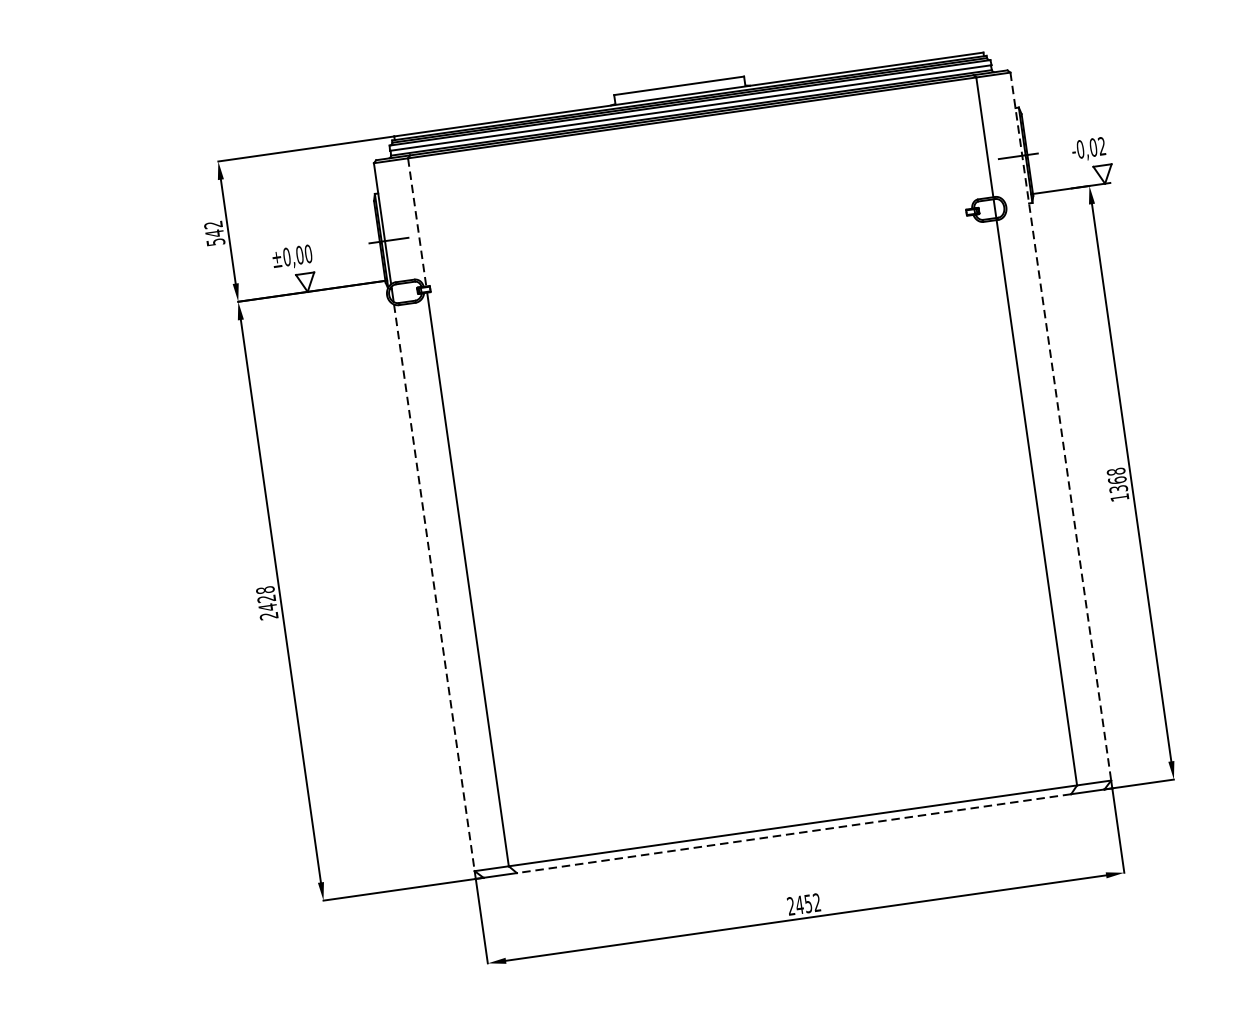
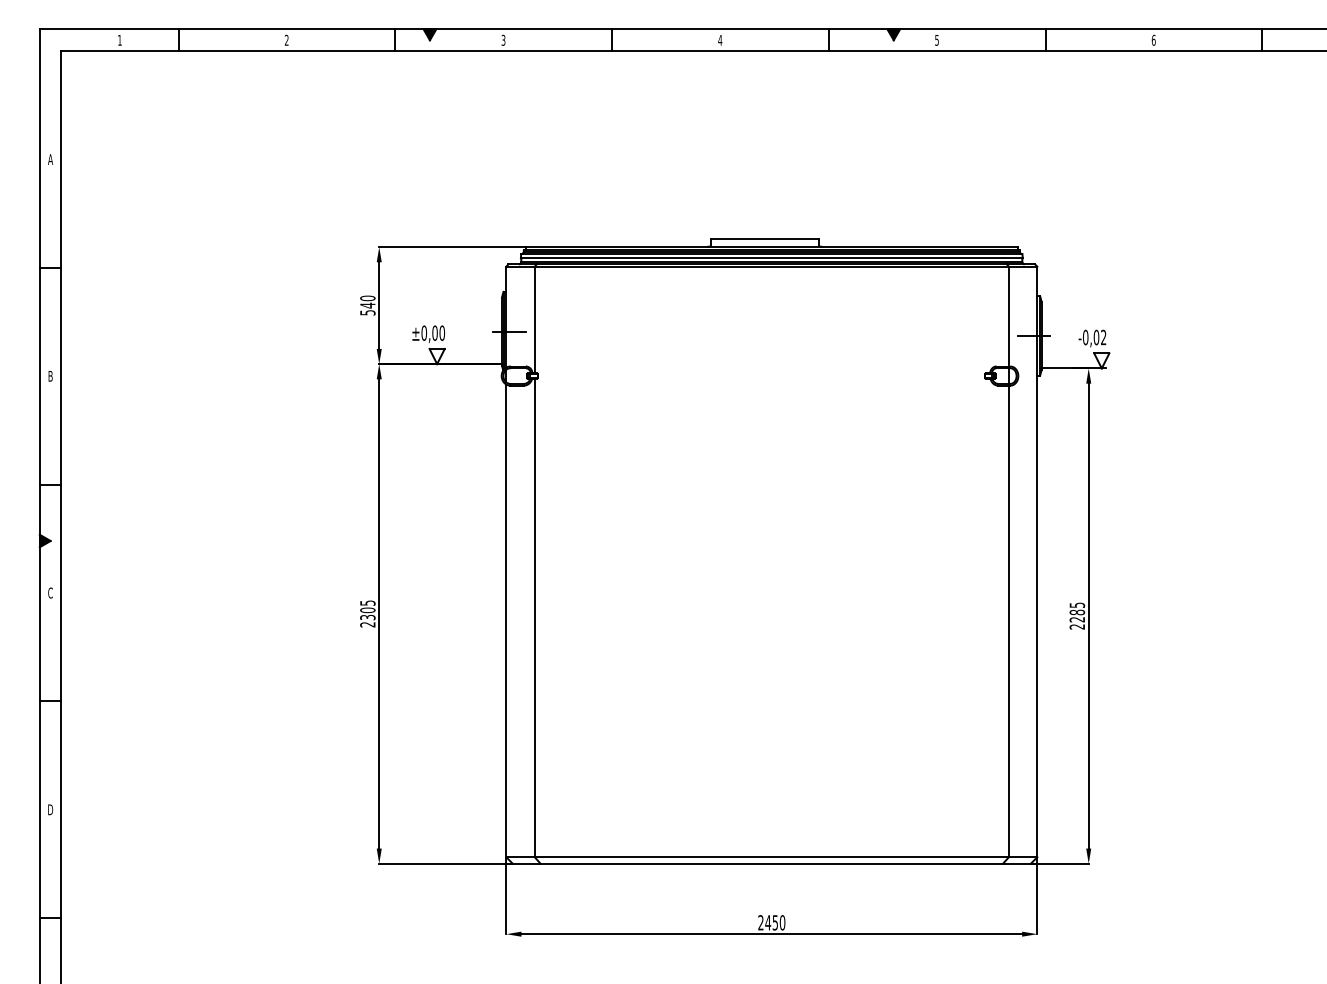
line: (416, 222) -> (534, 320), dashed -> solid
text: (213, 225) -> (367, 298), 542 -> 540
line: (1061, 427) -> (1037, 562), dashed -> solid
text: (1118, 483) -> (1077, 615), 1368 -> 2285
line: (434, 588) -> (506, 621), dashed -> solid
text: (266, 599) -> (367, 610), 2428 -> 2305
line: (793, 833) -> (771, 863), dashed -> solid
text: (816, 902) -> (782, 922), 2452 -> 2450

